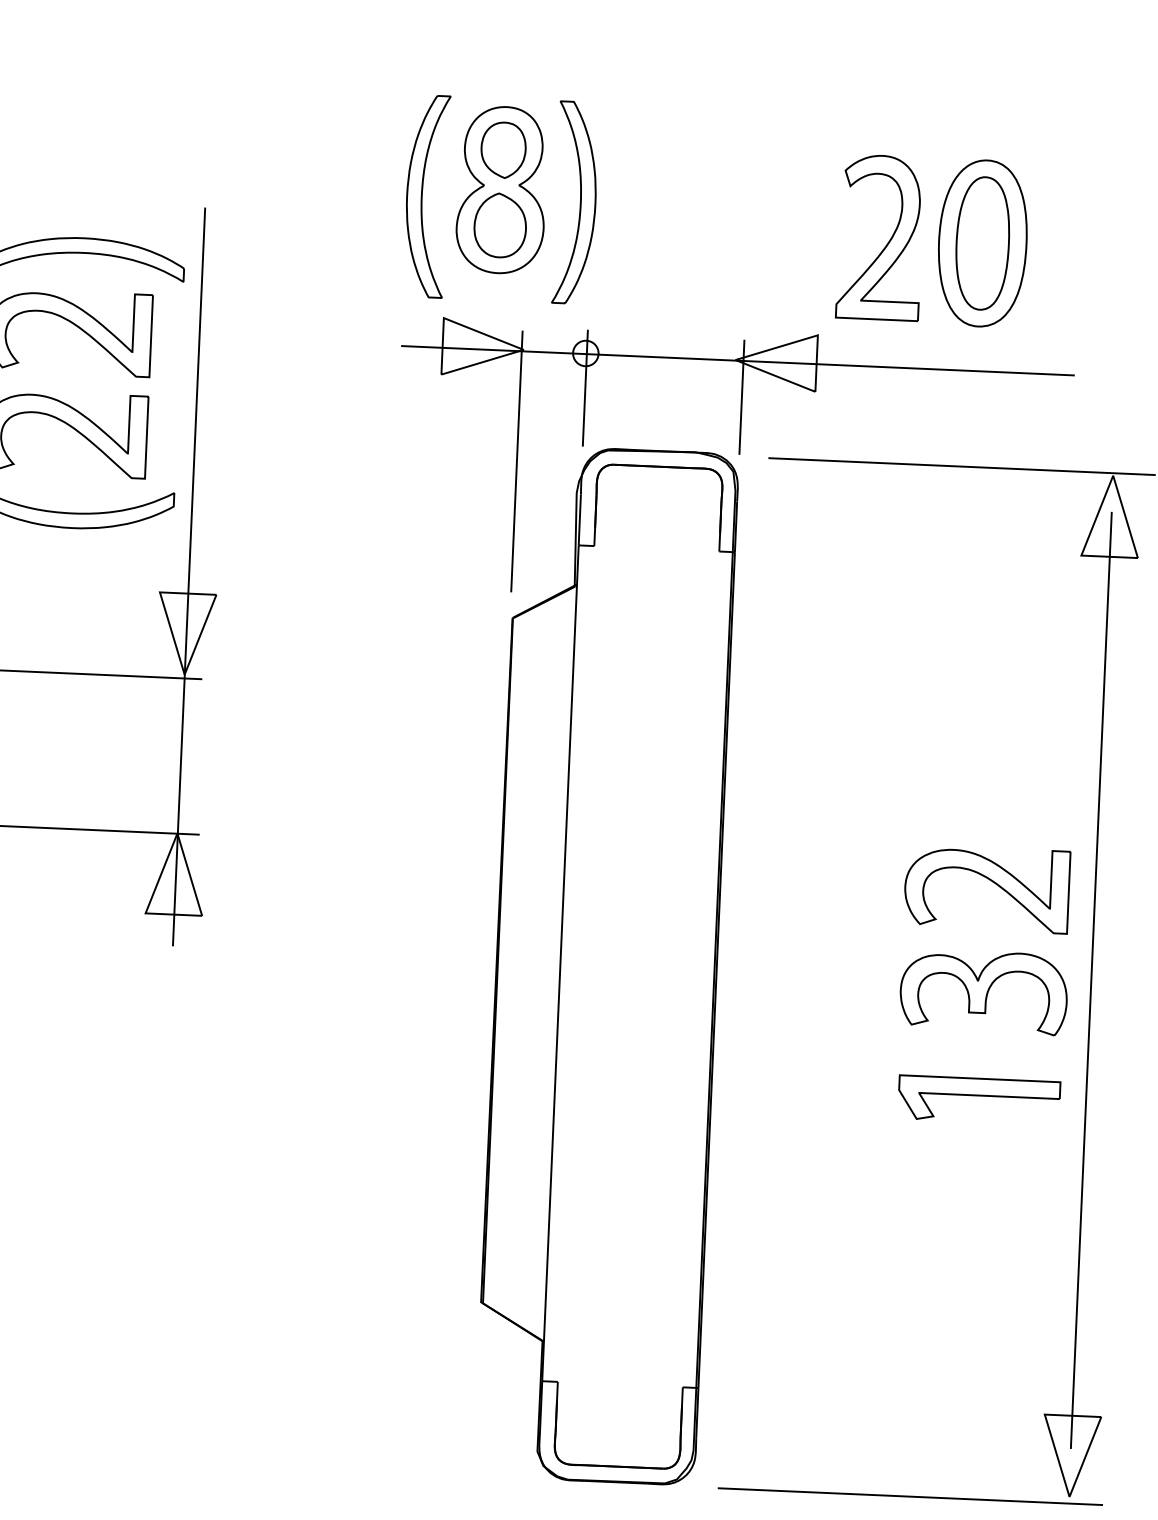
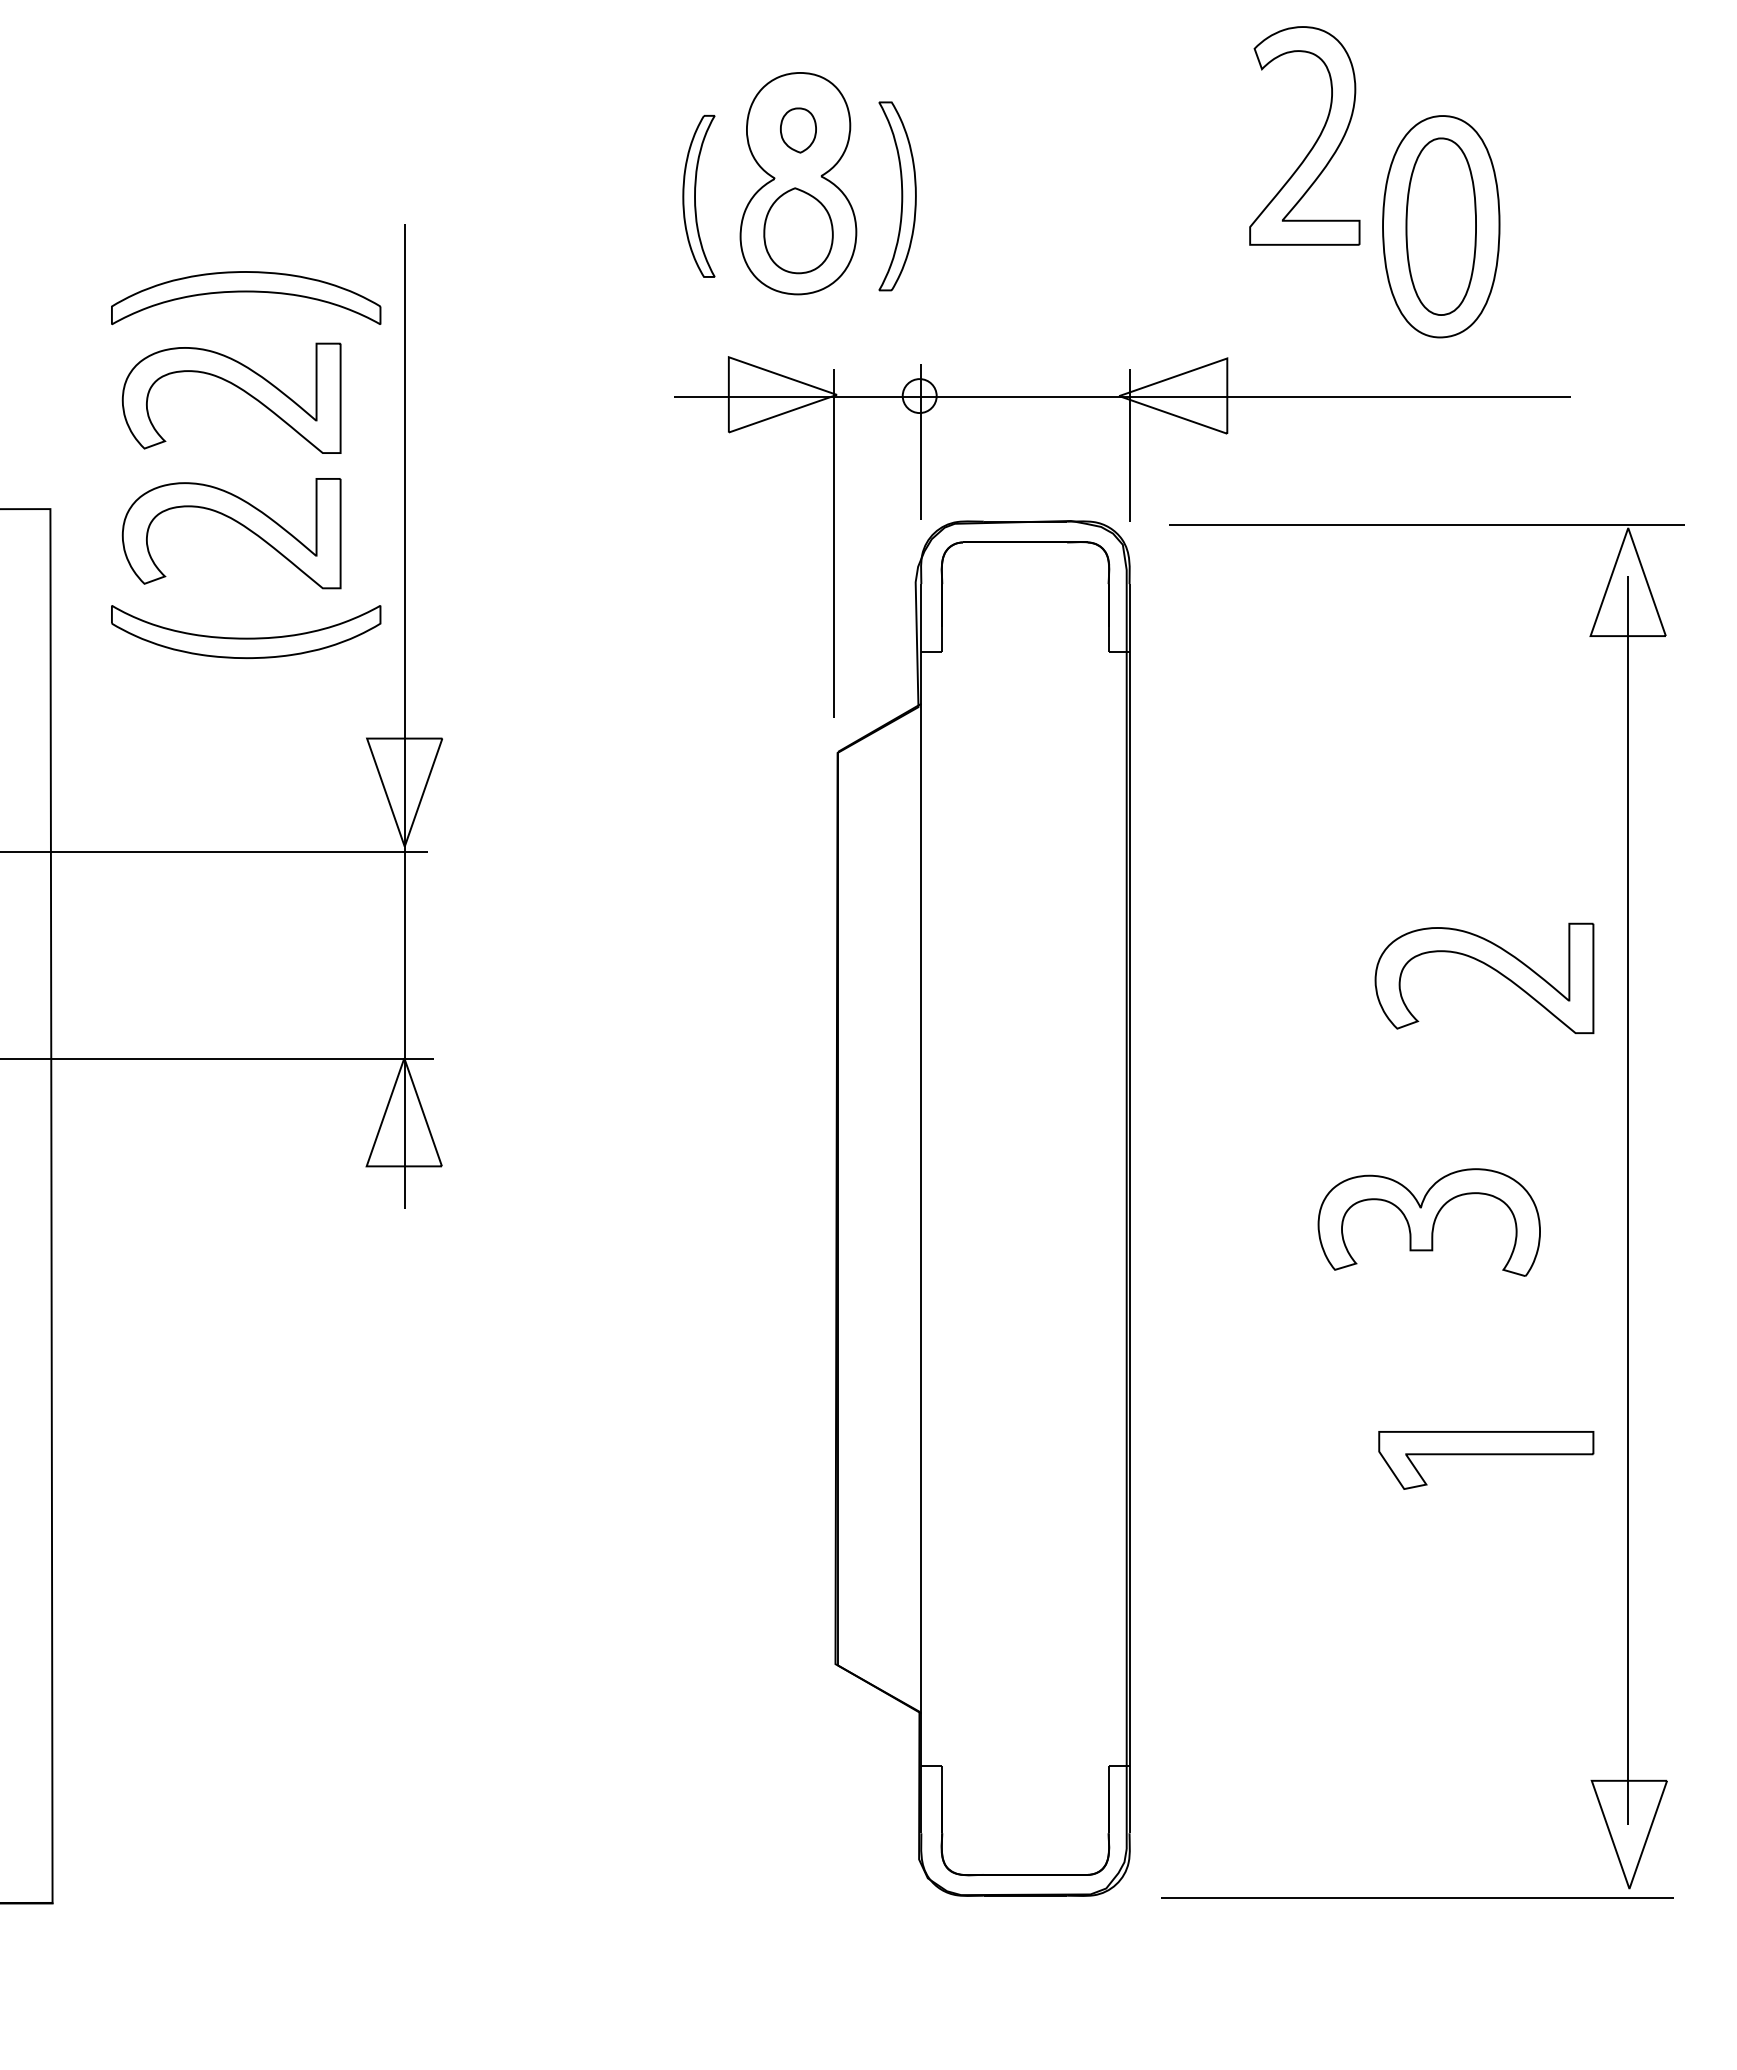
part: (503, 150) -> (798, 130), size x0.6
part: (426, 196) -> (698, 196), size x0.6
part: (575, 202) -> (897, 196), size x0.7
part: (888, 242) -> (1315, 141), moved
part: (993, 882) -> (1492, 969), moved
part: (983, 992) -> (1428, 1222), moved
part: (979, 1100) -> (1486, 1460), moved

